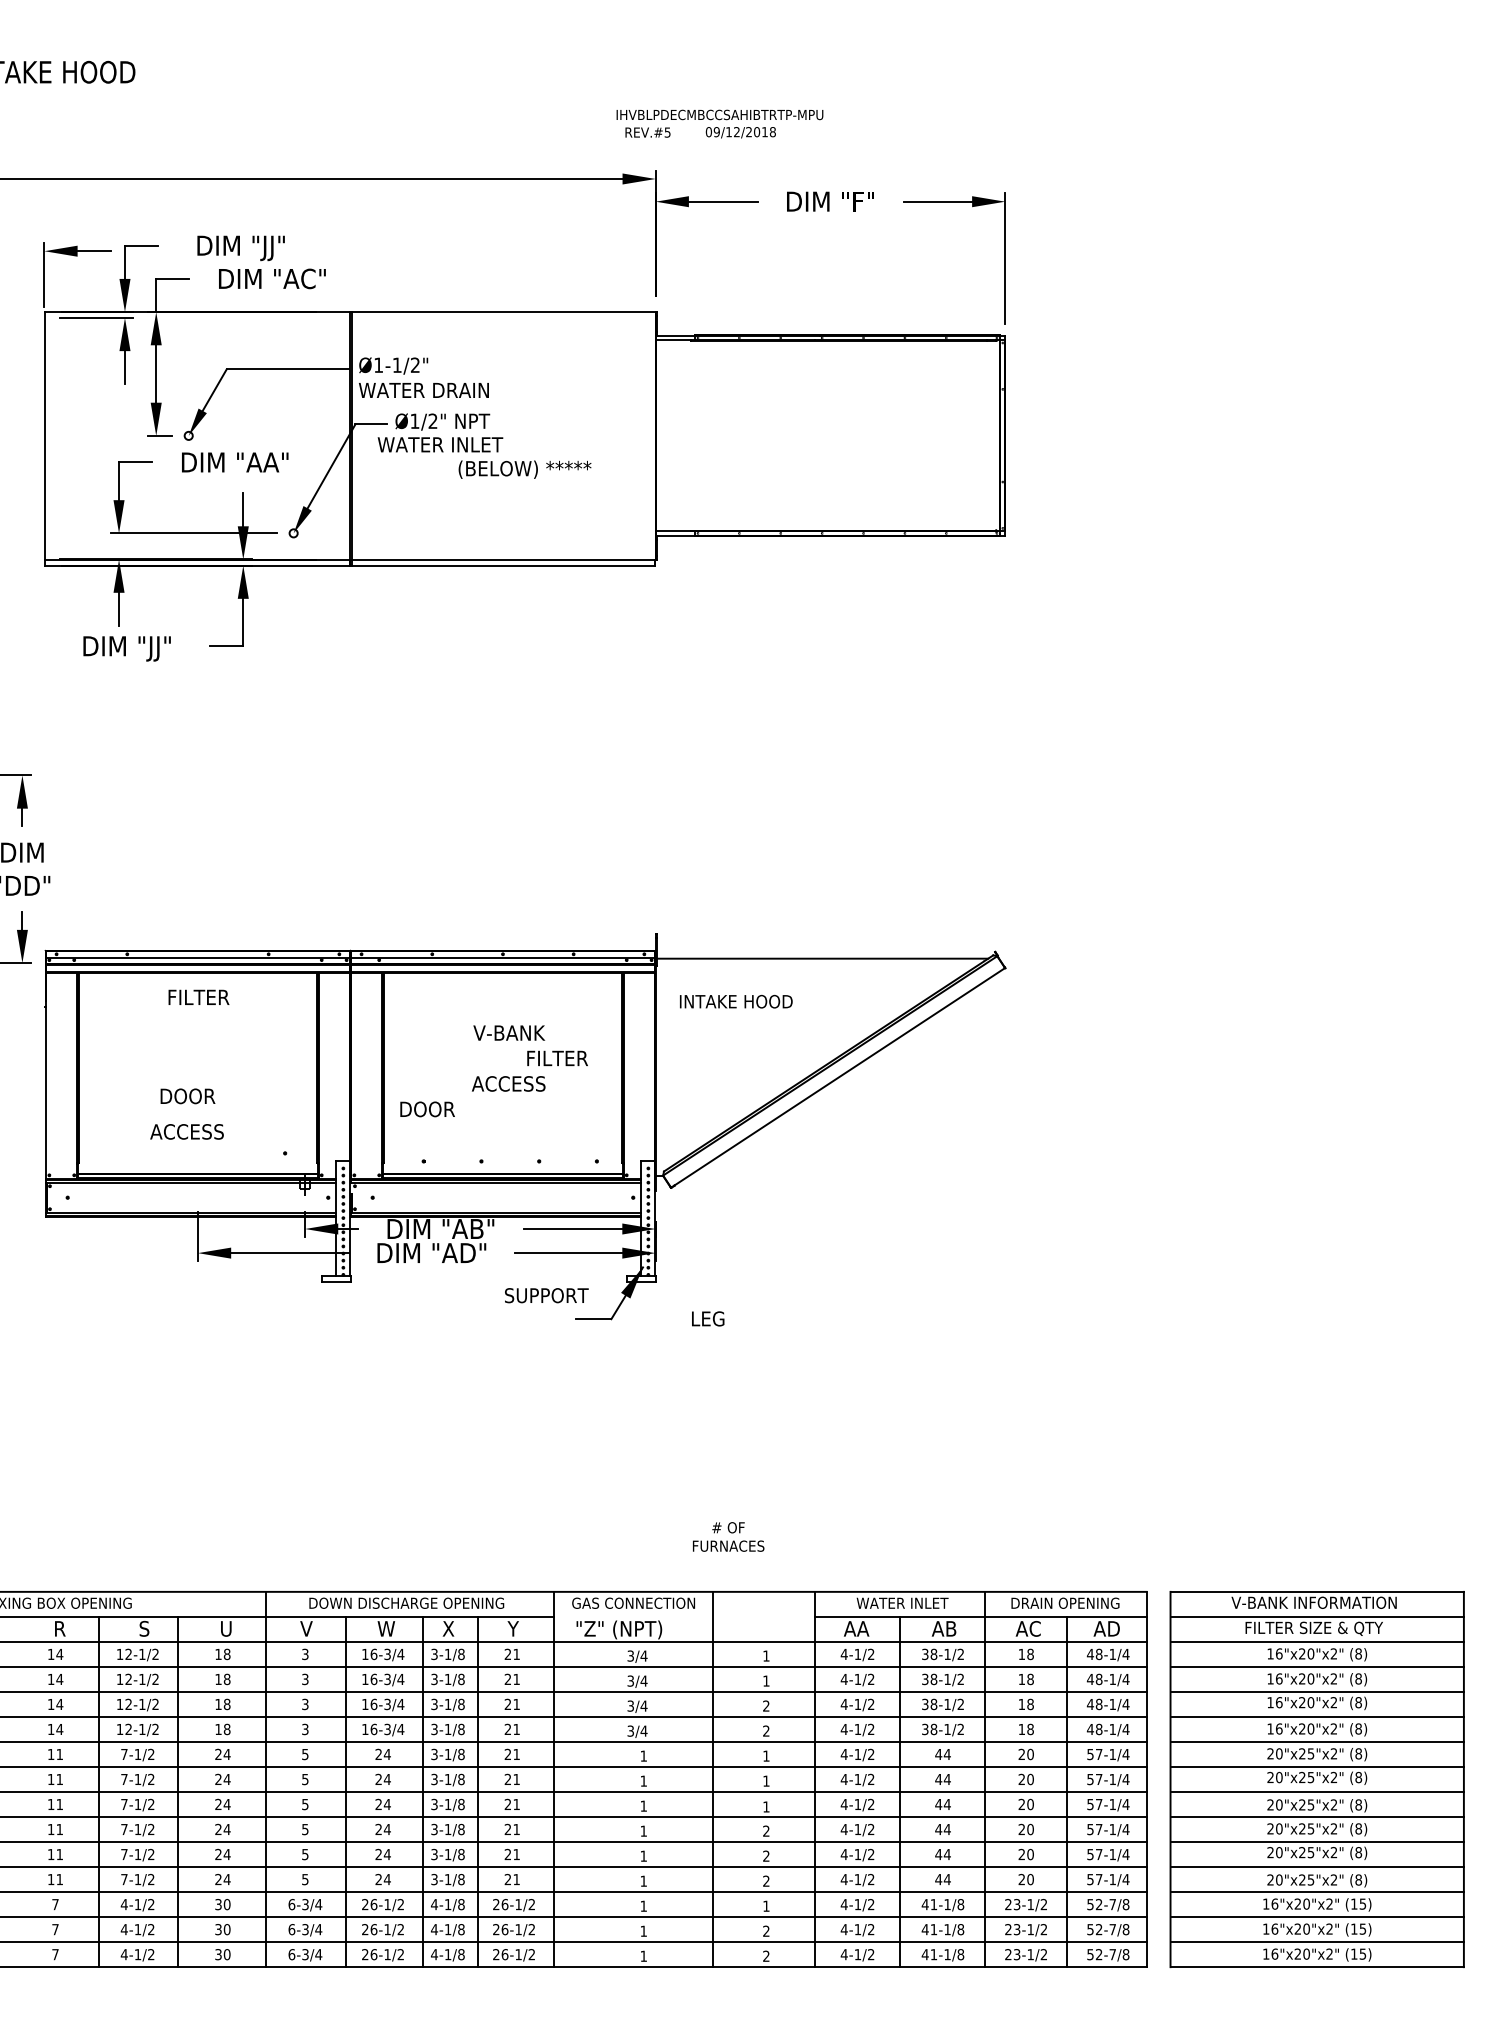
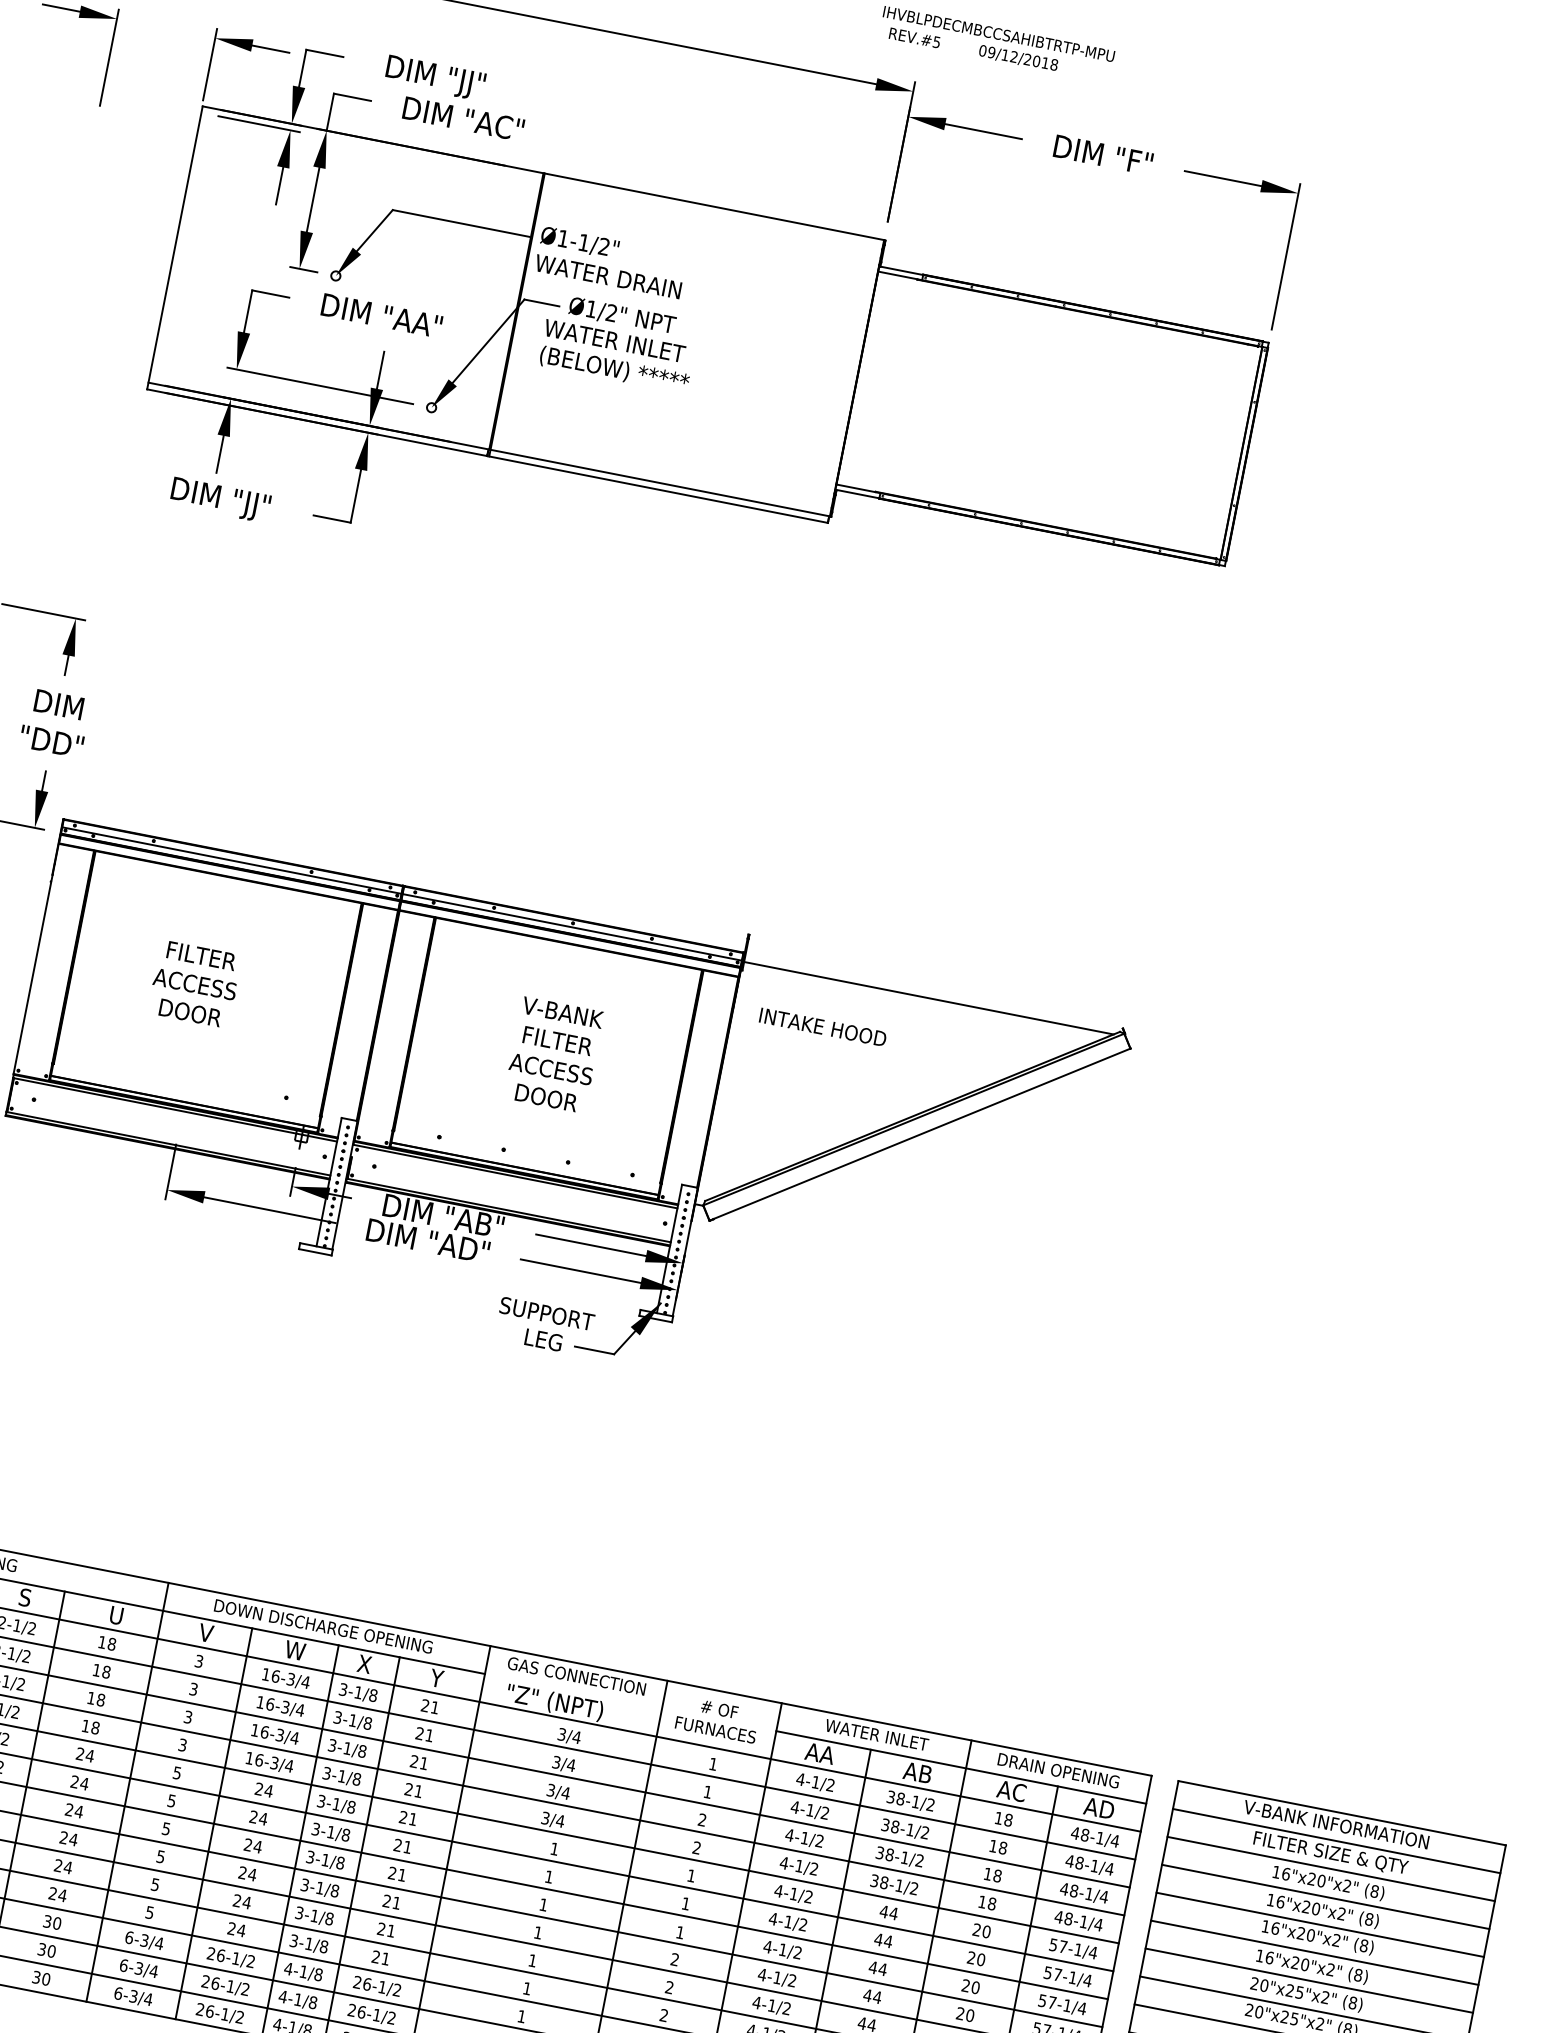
text: (524, 469) -> (613, 369), moved
text: (198, 996) -> (201, 954), moved
text: (557, 1057) -> (557, 1039), moved
text: (427, 1109) -> (546, 1097), moved
text: (186, 1131) -> (194, 983), moved
text: (708, 1318) -> (544, 1339), moved
text: (728, 1536) -> (717, 1719), moved

